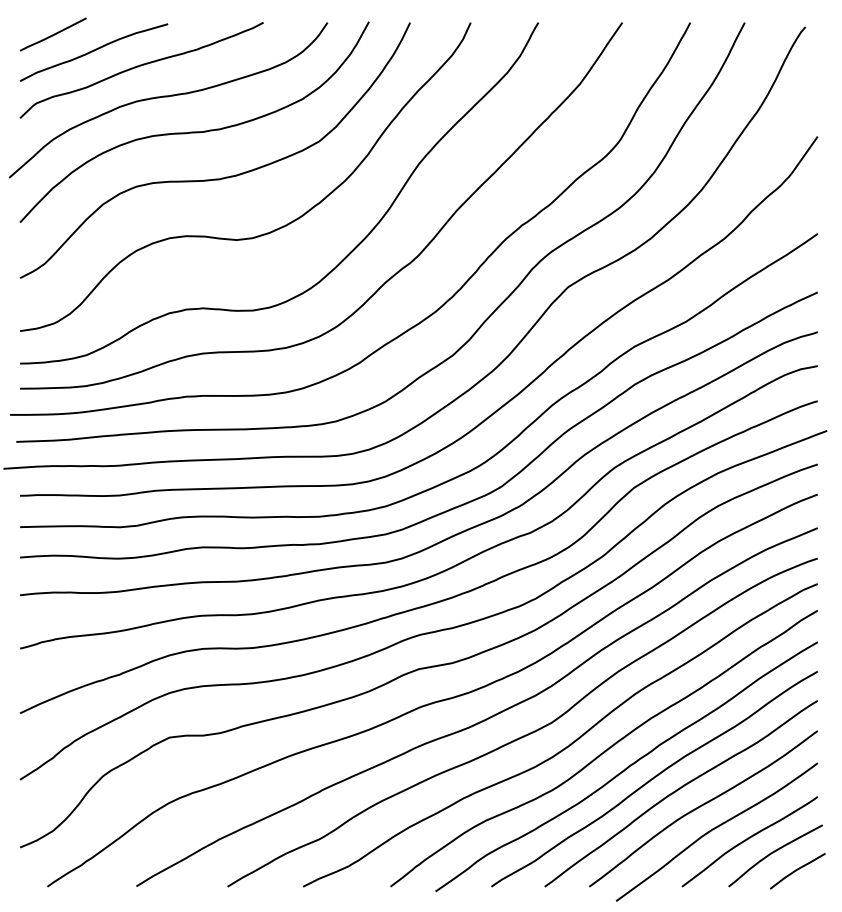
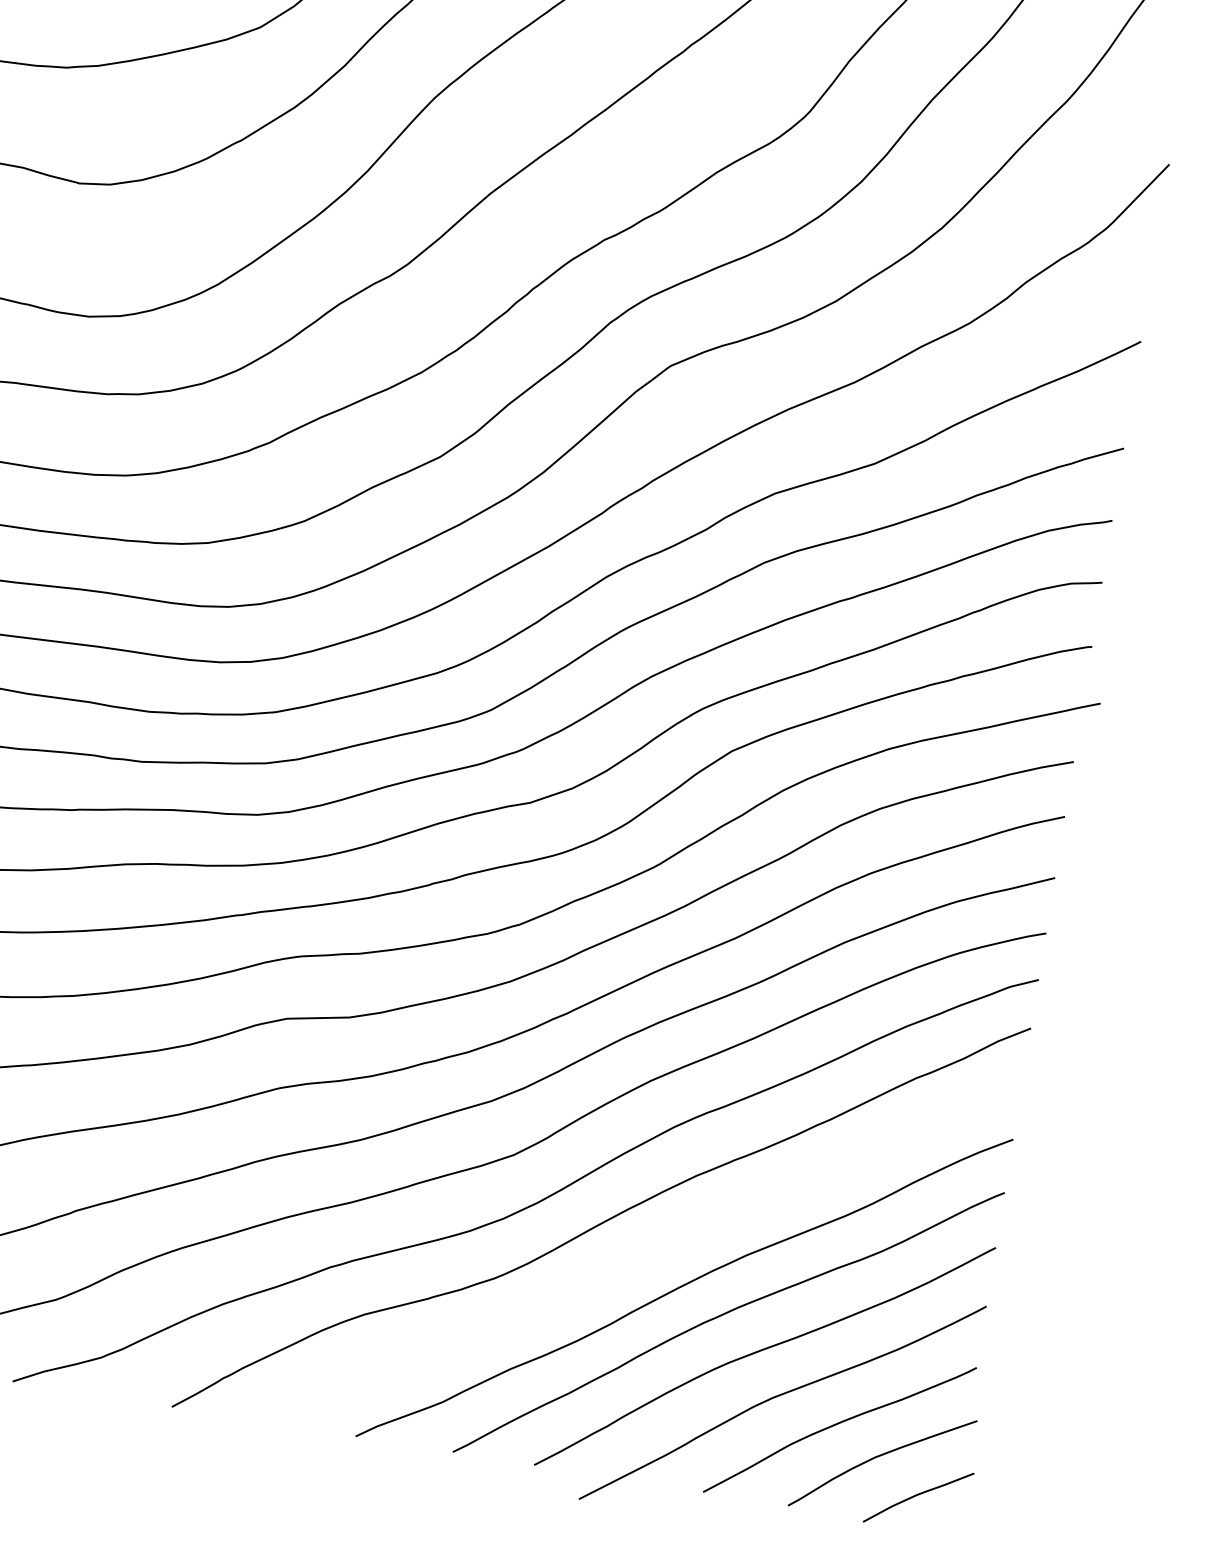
curve: (627, 766) -> (638, 1256), removed

